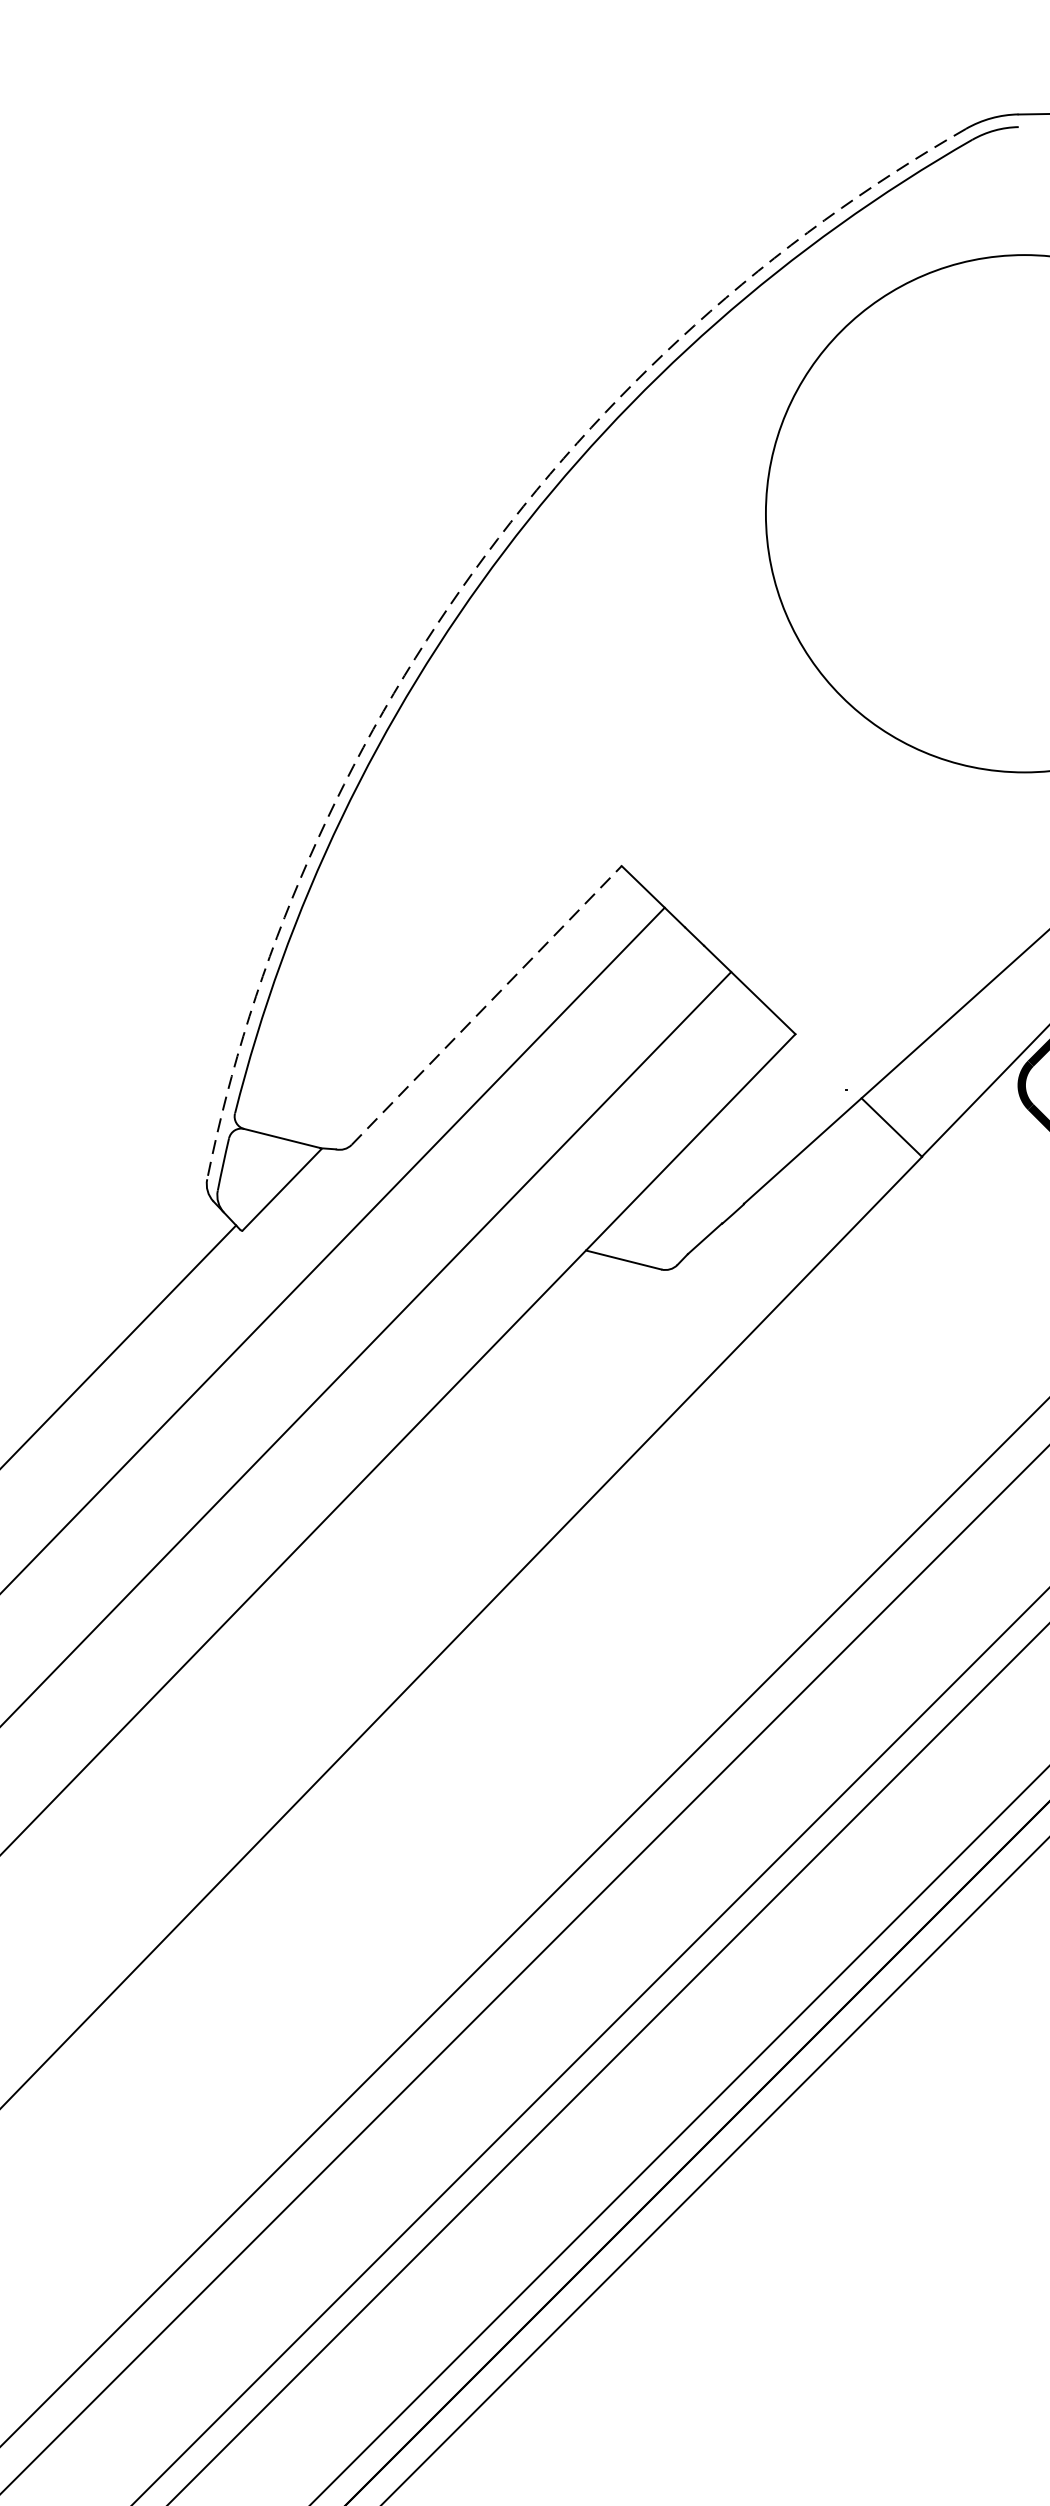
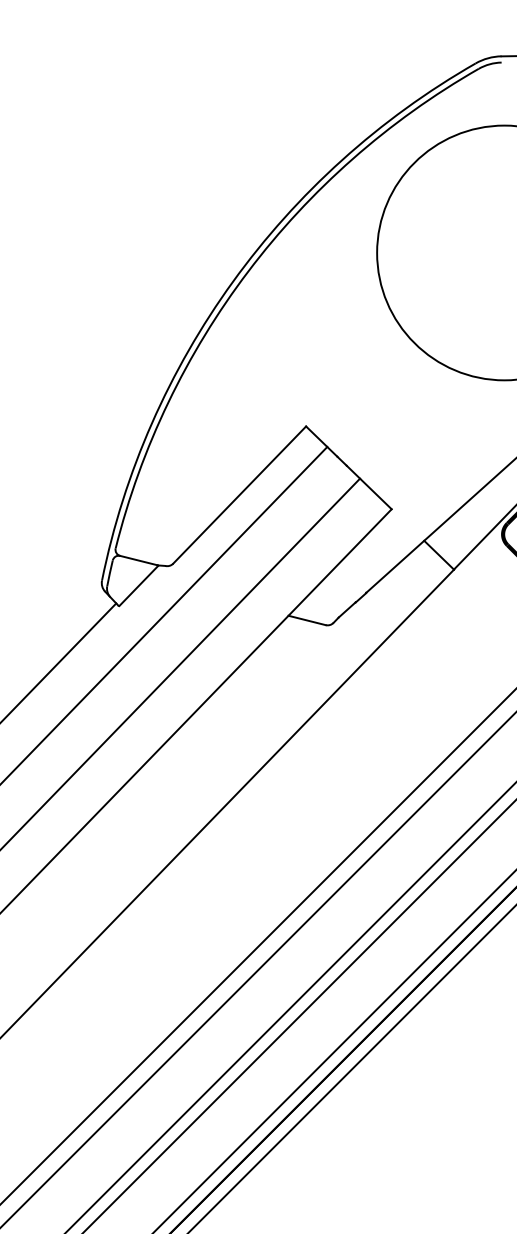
arc: (474, 571) -> (233, 281), dashed -> solid
line: (486, 1006) -> (239, 495), dashed -> solid

